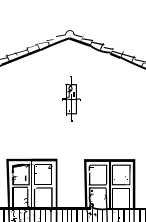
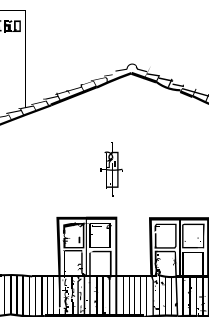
part: (71, 98) -> (111, 169), moved

